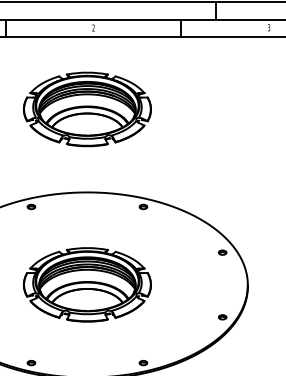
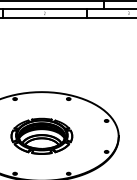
part: (86, 107) -> (41, 51), removed

